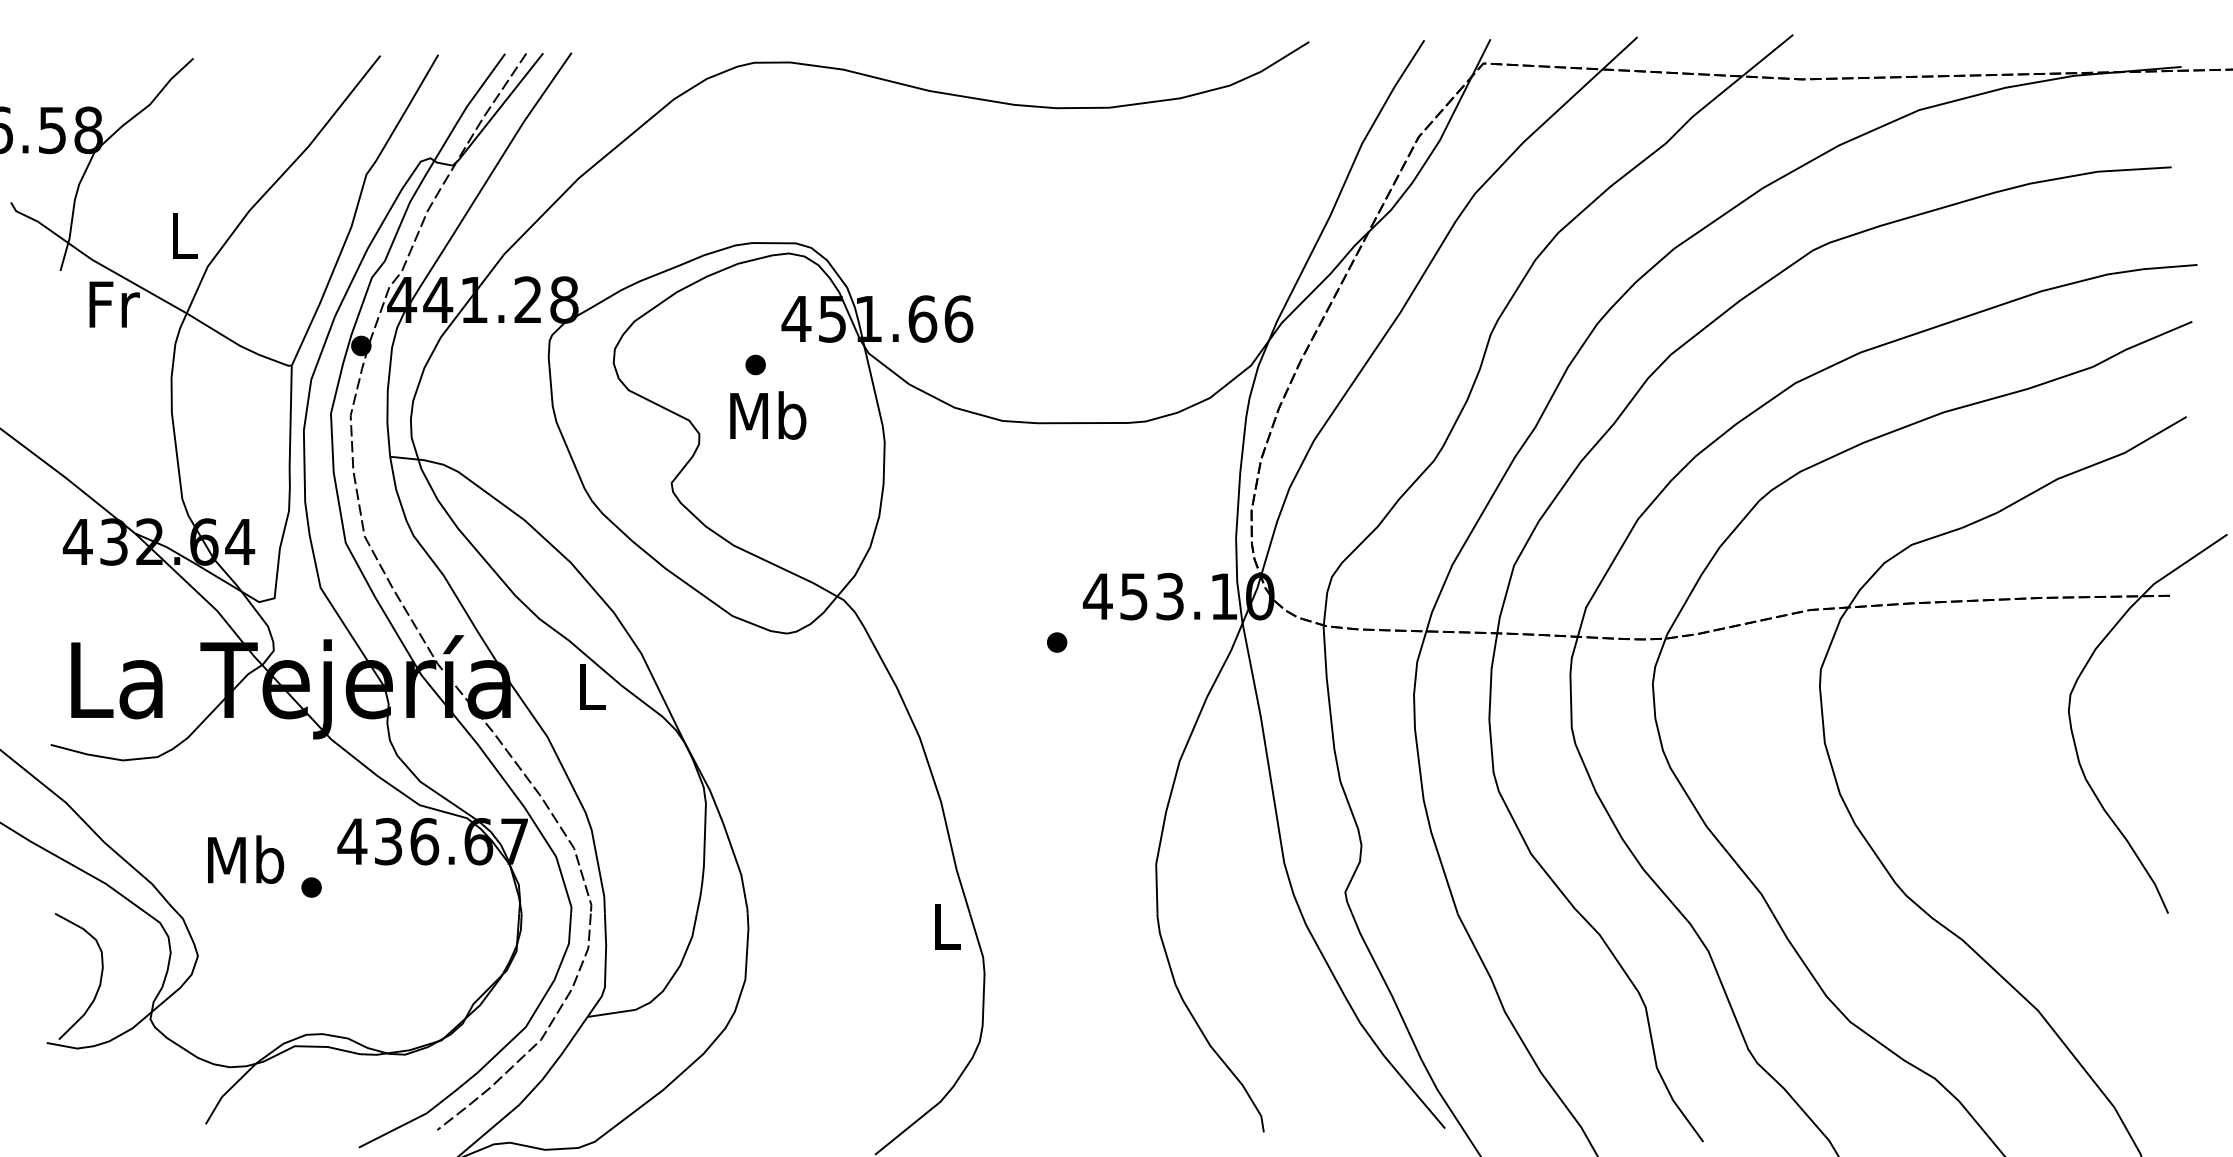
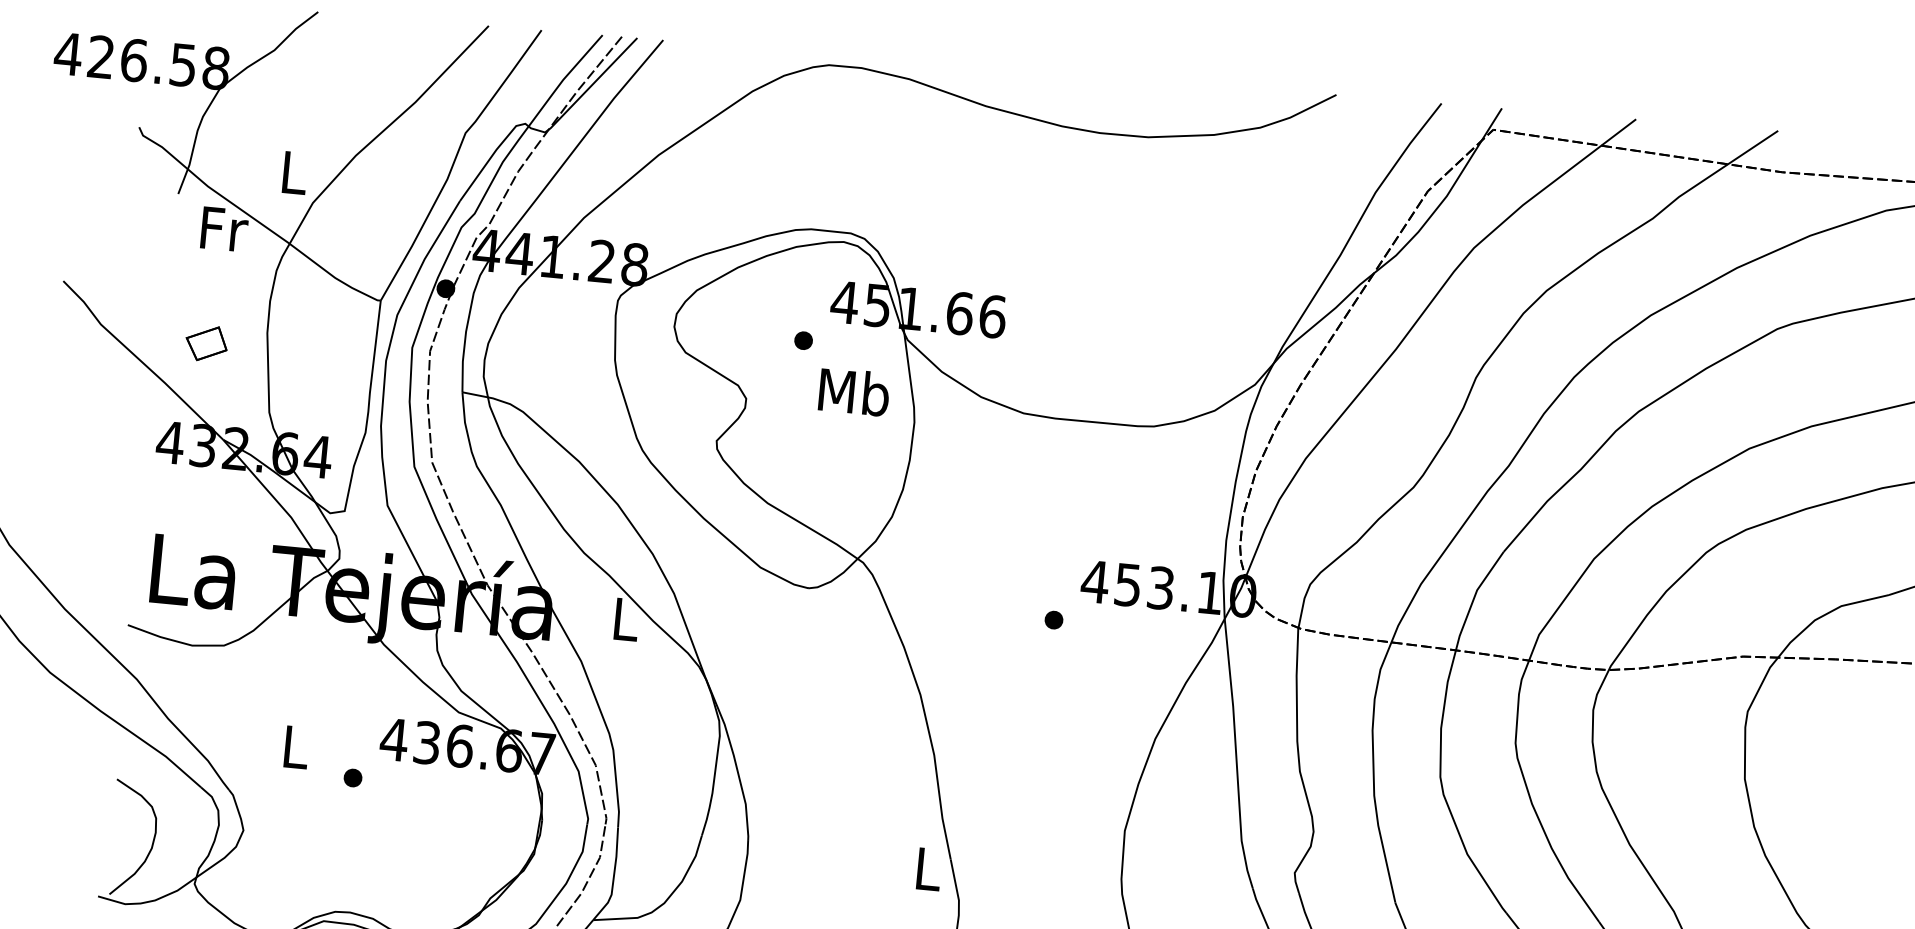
text: (768, 415) -> (854, 392), moved
part: (106, 430) -> (206, 343), added
text: (246, 859) -> (296, 746), Mb -> L

